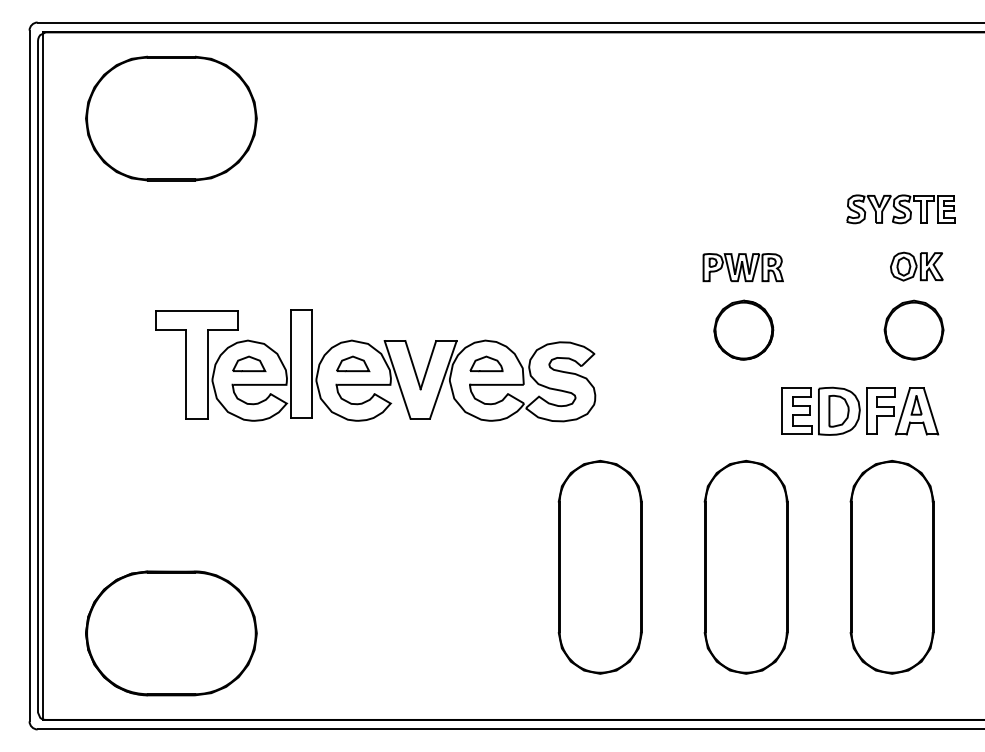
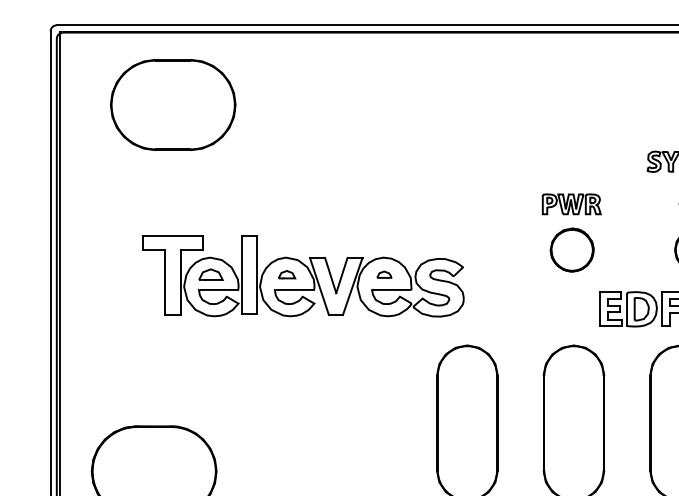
part: (171, 118) -> (173, 104), moved
part: (353, 363) -> (287, 274), size x0.7
part: (486, 363) -> (384, 274), size x0.6

